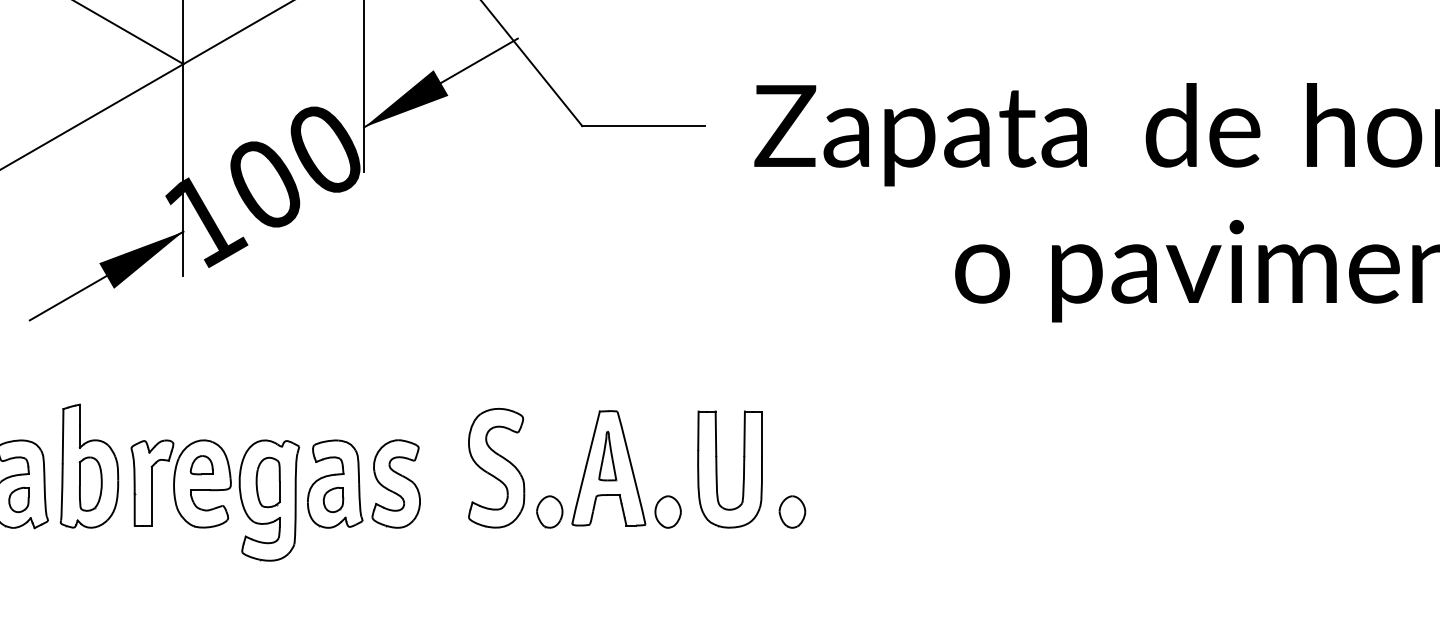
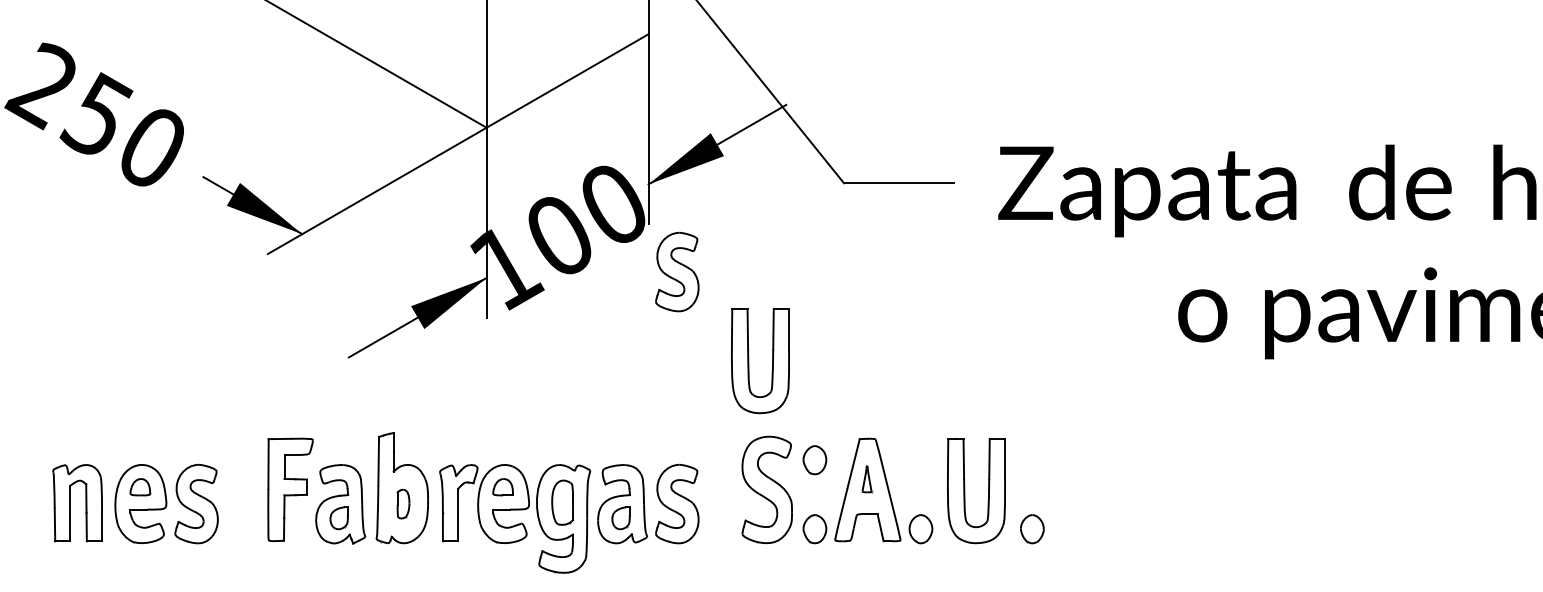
part: (396, 224) -> (677, 271), added
part: (476, 324) -> (749, 361), added
part: (549, 435) -> (814, 460), added
part: (608, 456) -> (867, 479), size x0.6
part: (90, 483) -> (403, 503), size x0.6

